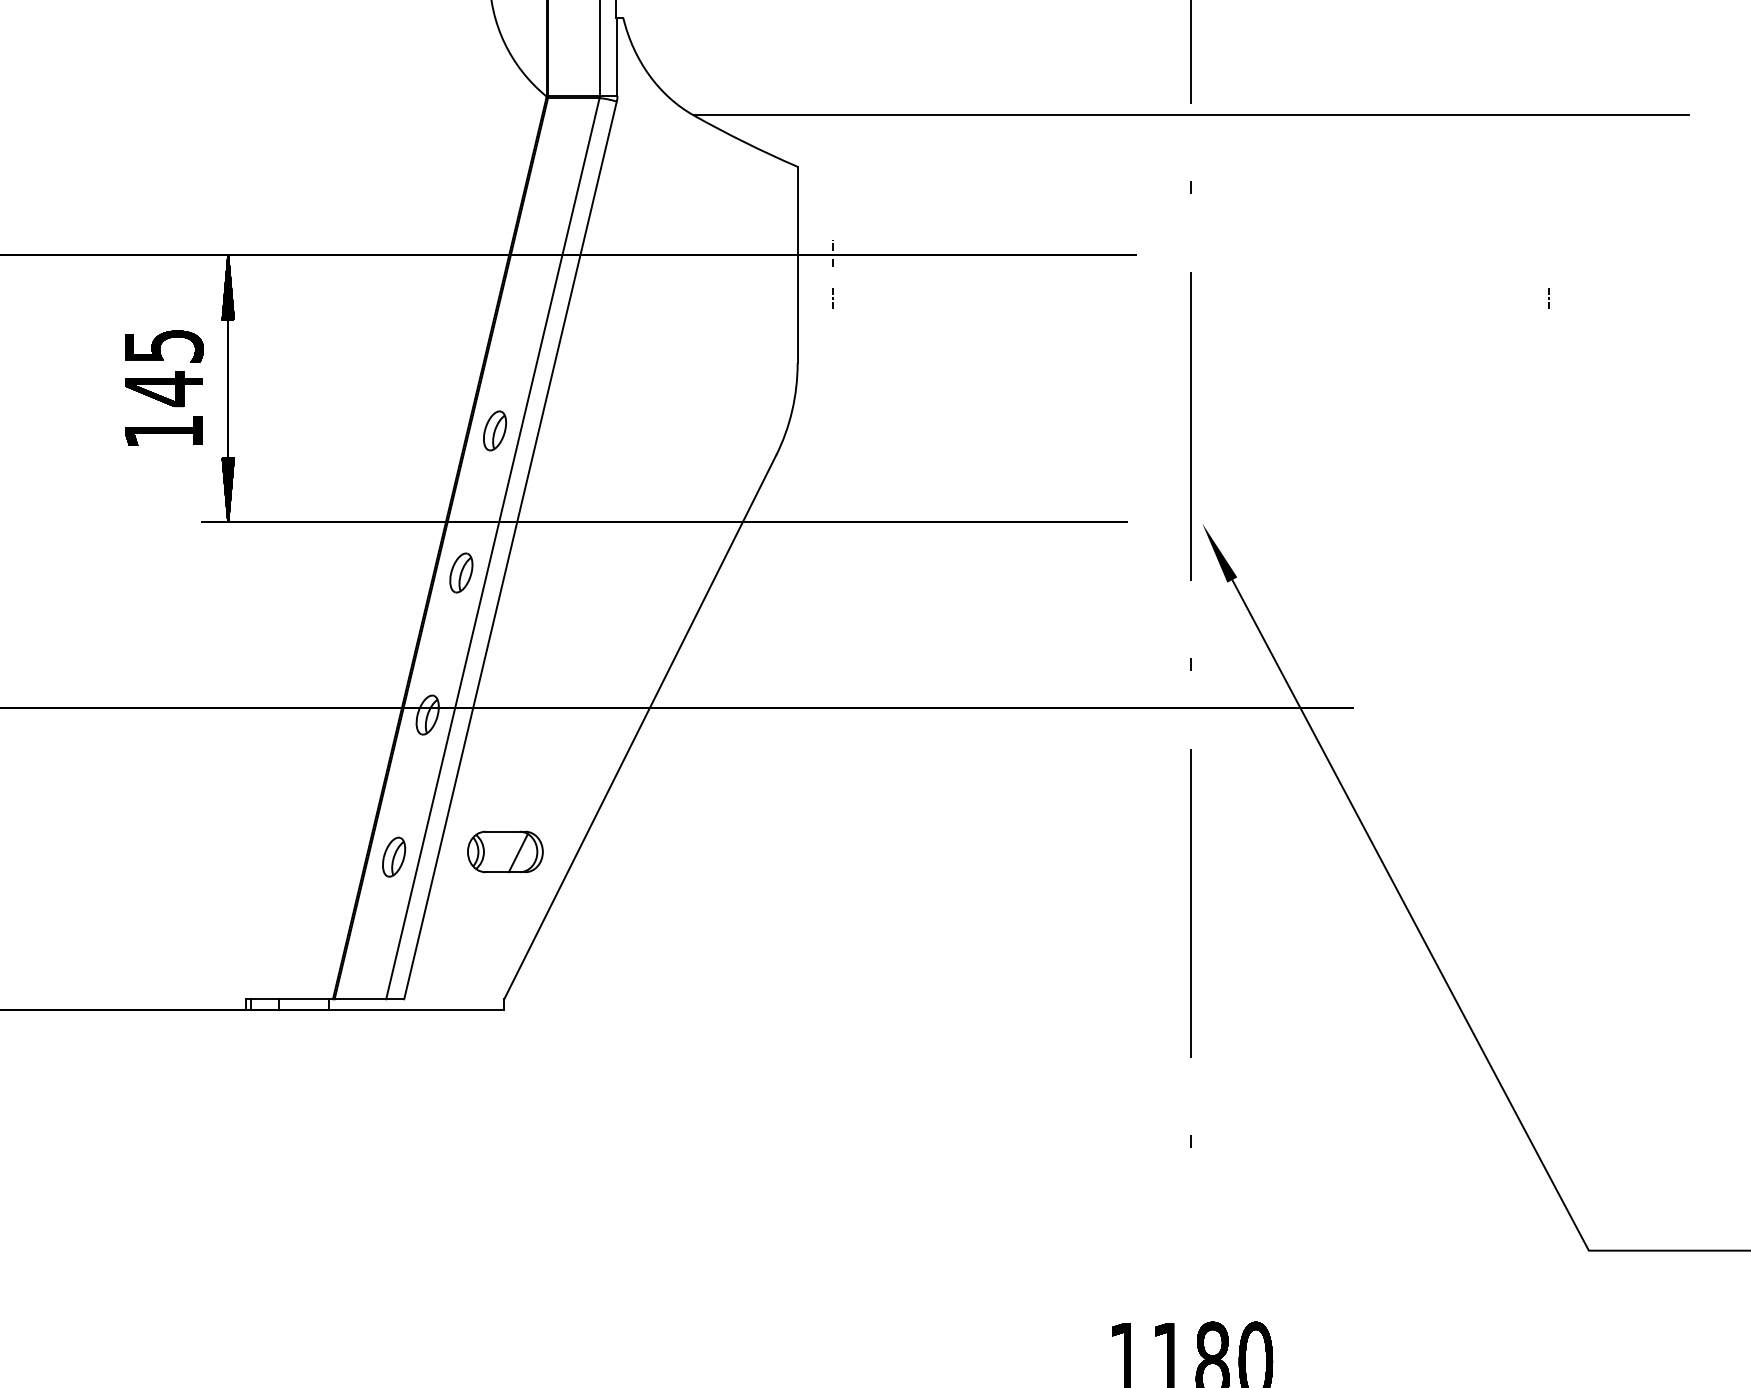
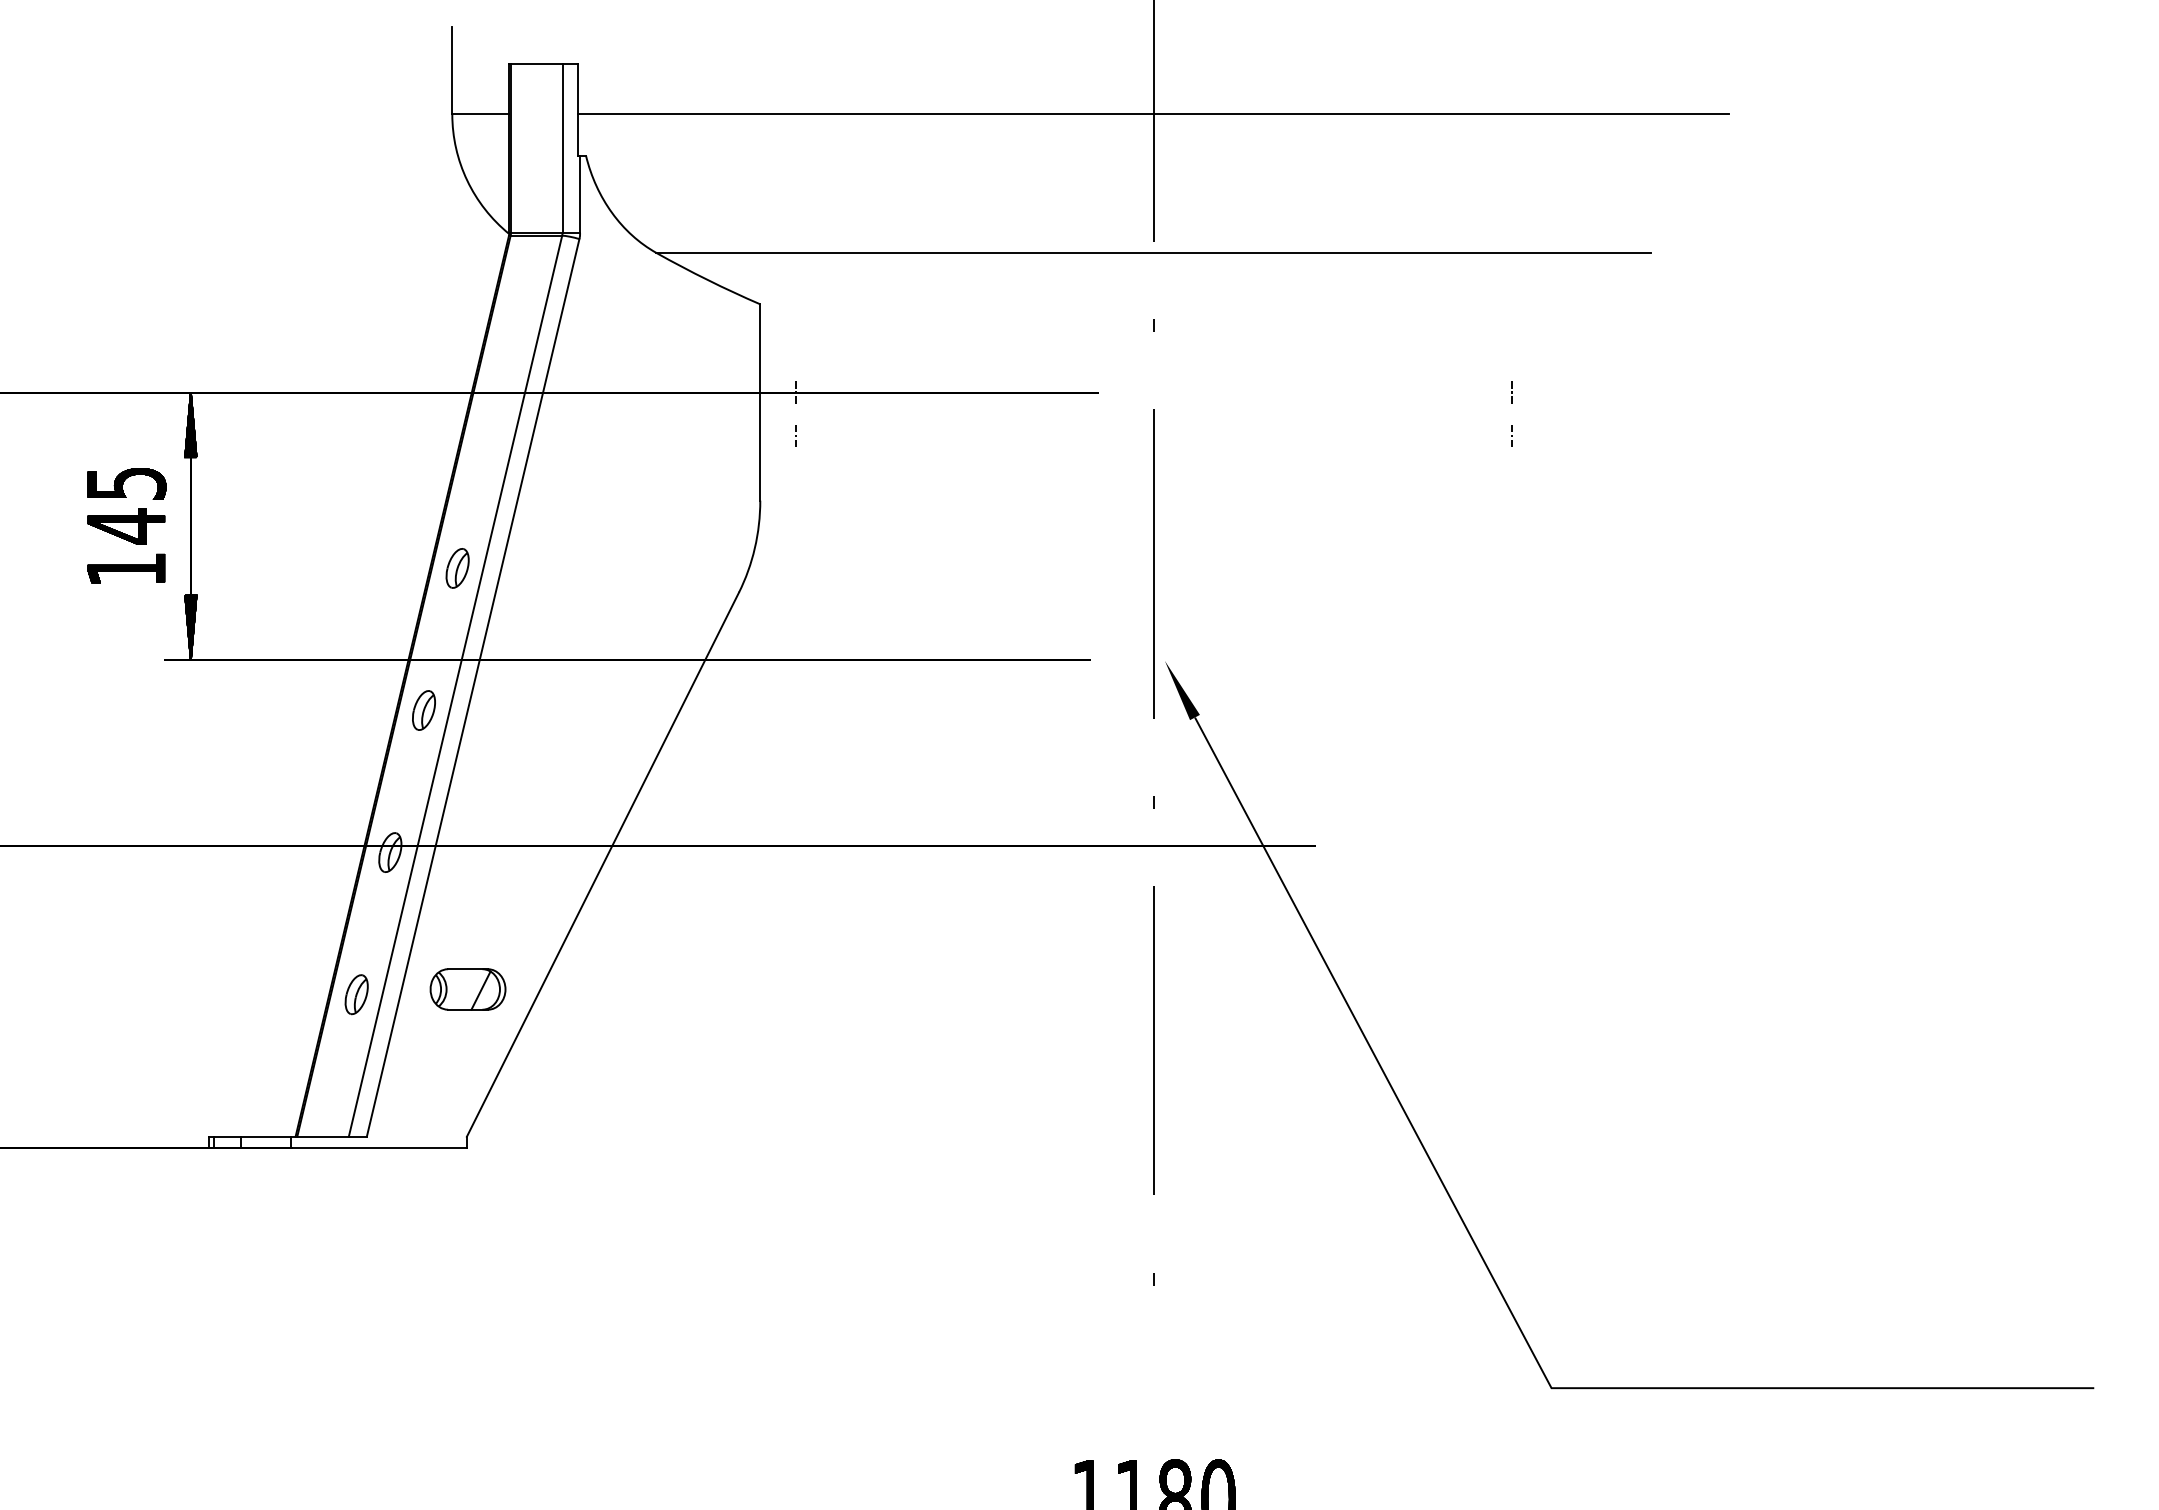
line: (1548, 253) -> (1511, 390), added

